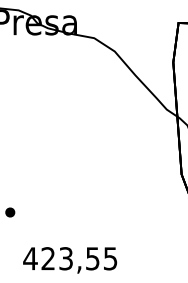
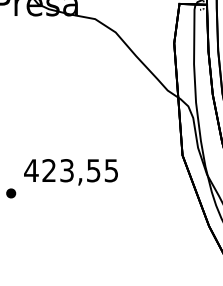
text: (69, 260) -> (70, 172), moved

